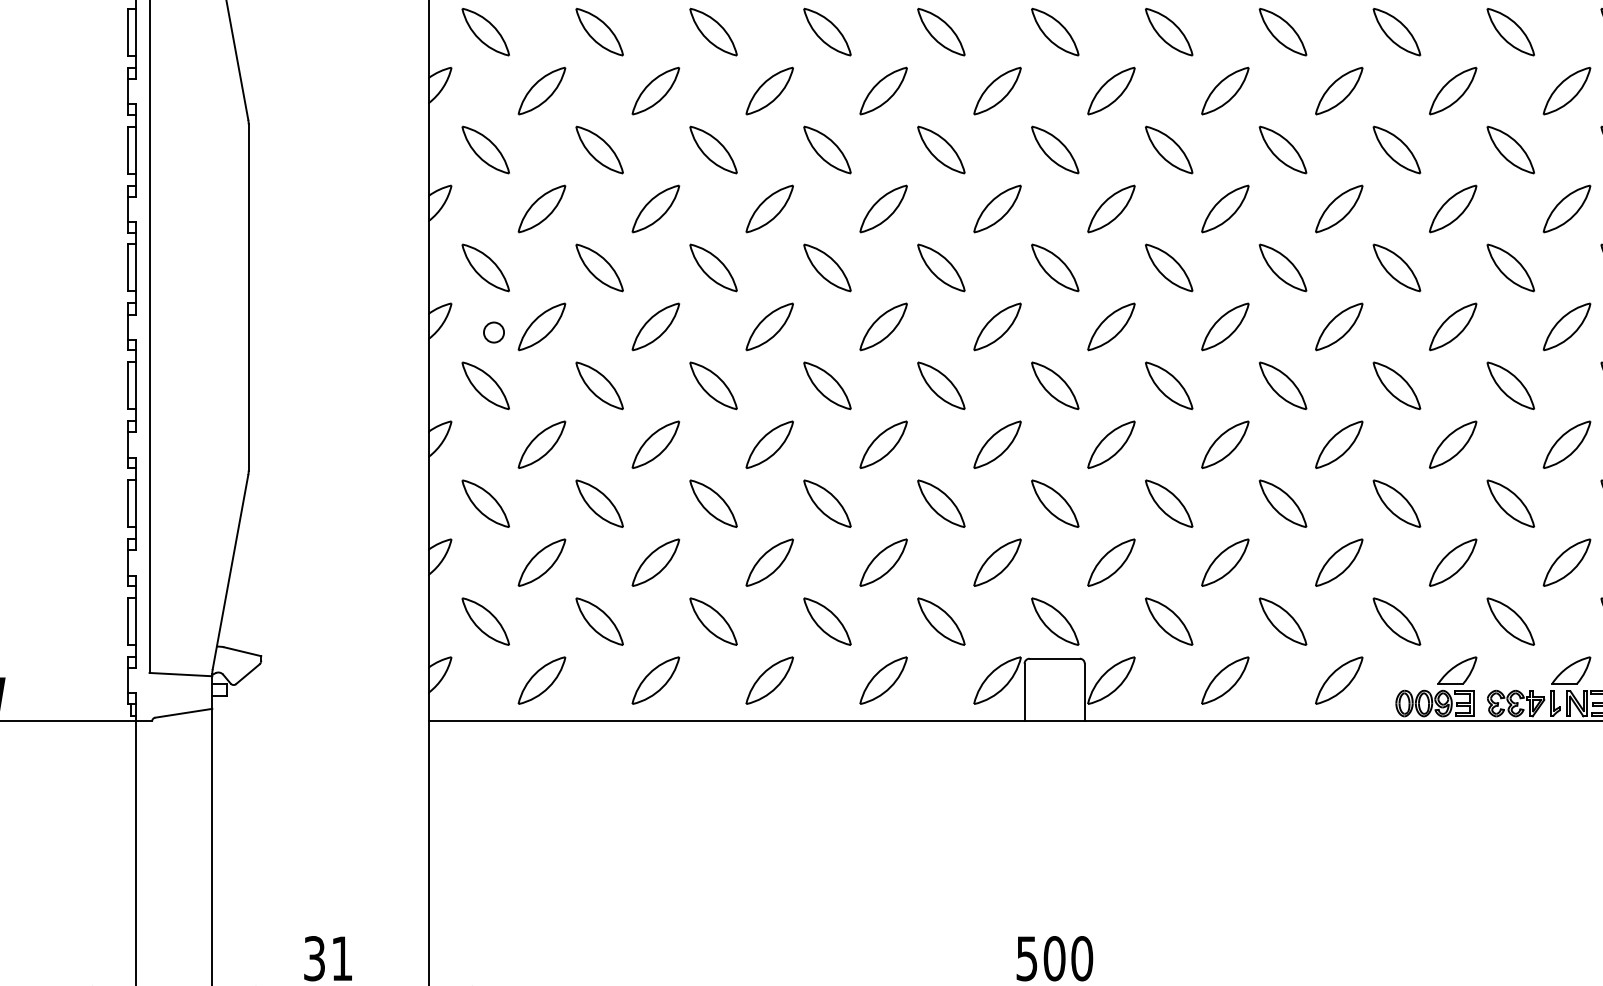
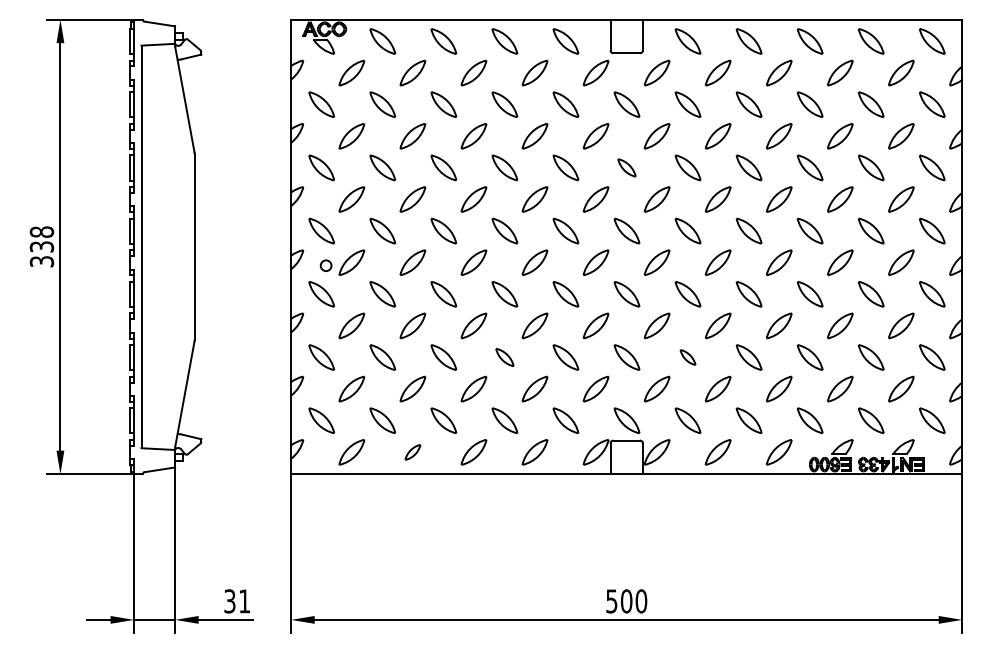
part: (1054, 149) -> (626, 167), size x0.7
part: (826, 503) -> (504, 357), size x0.7
part: (1168, 503) -> (687, 357), size x0.6
part: (655, 680) -> (412, 452), size x0.6

